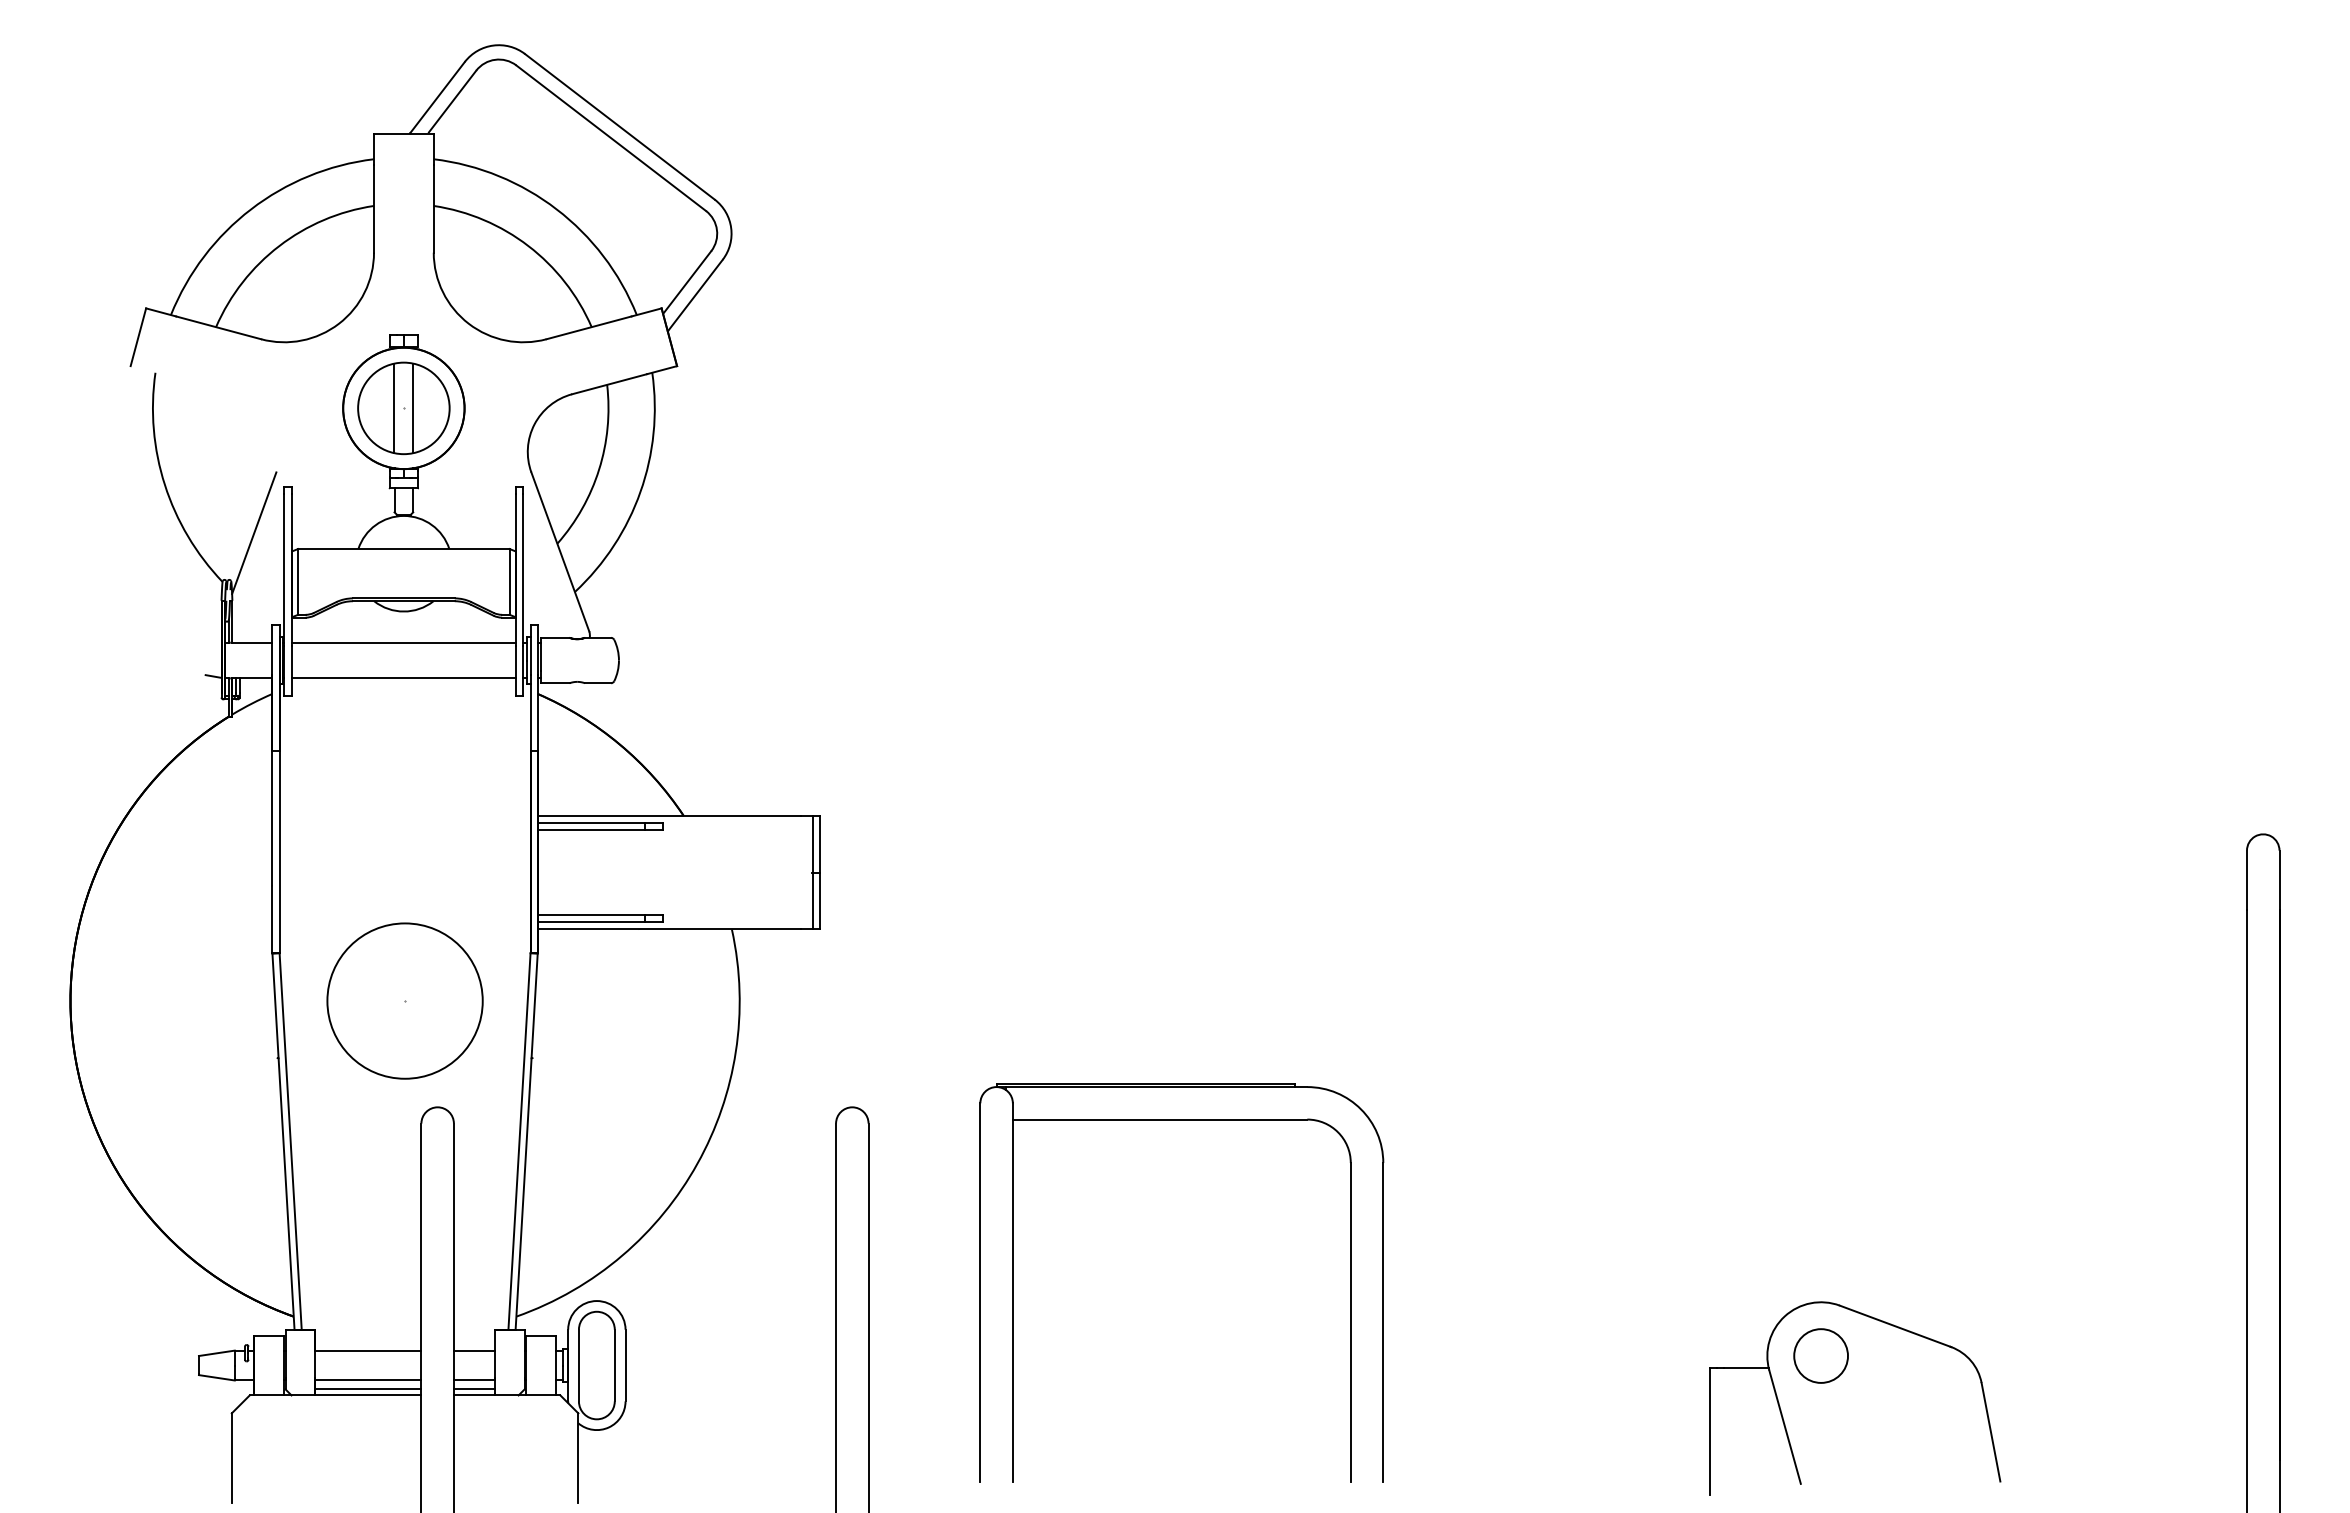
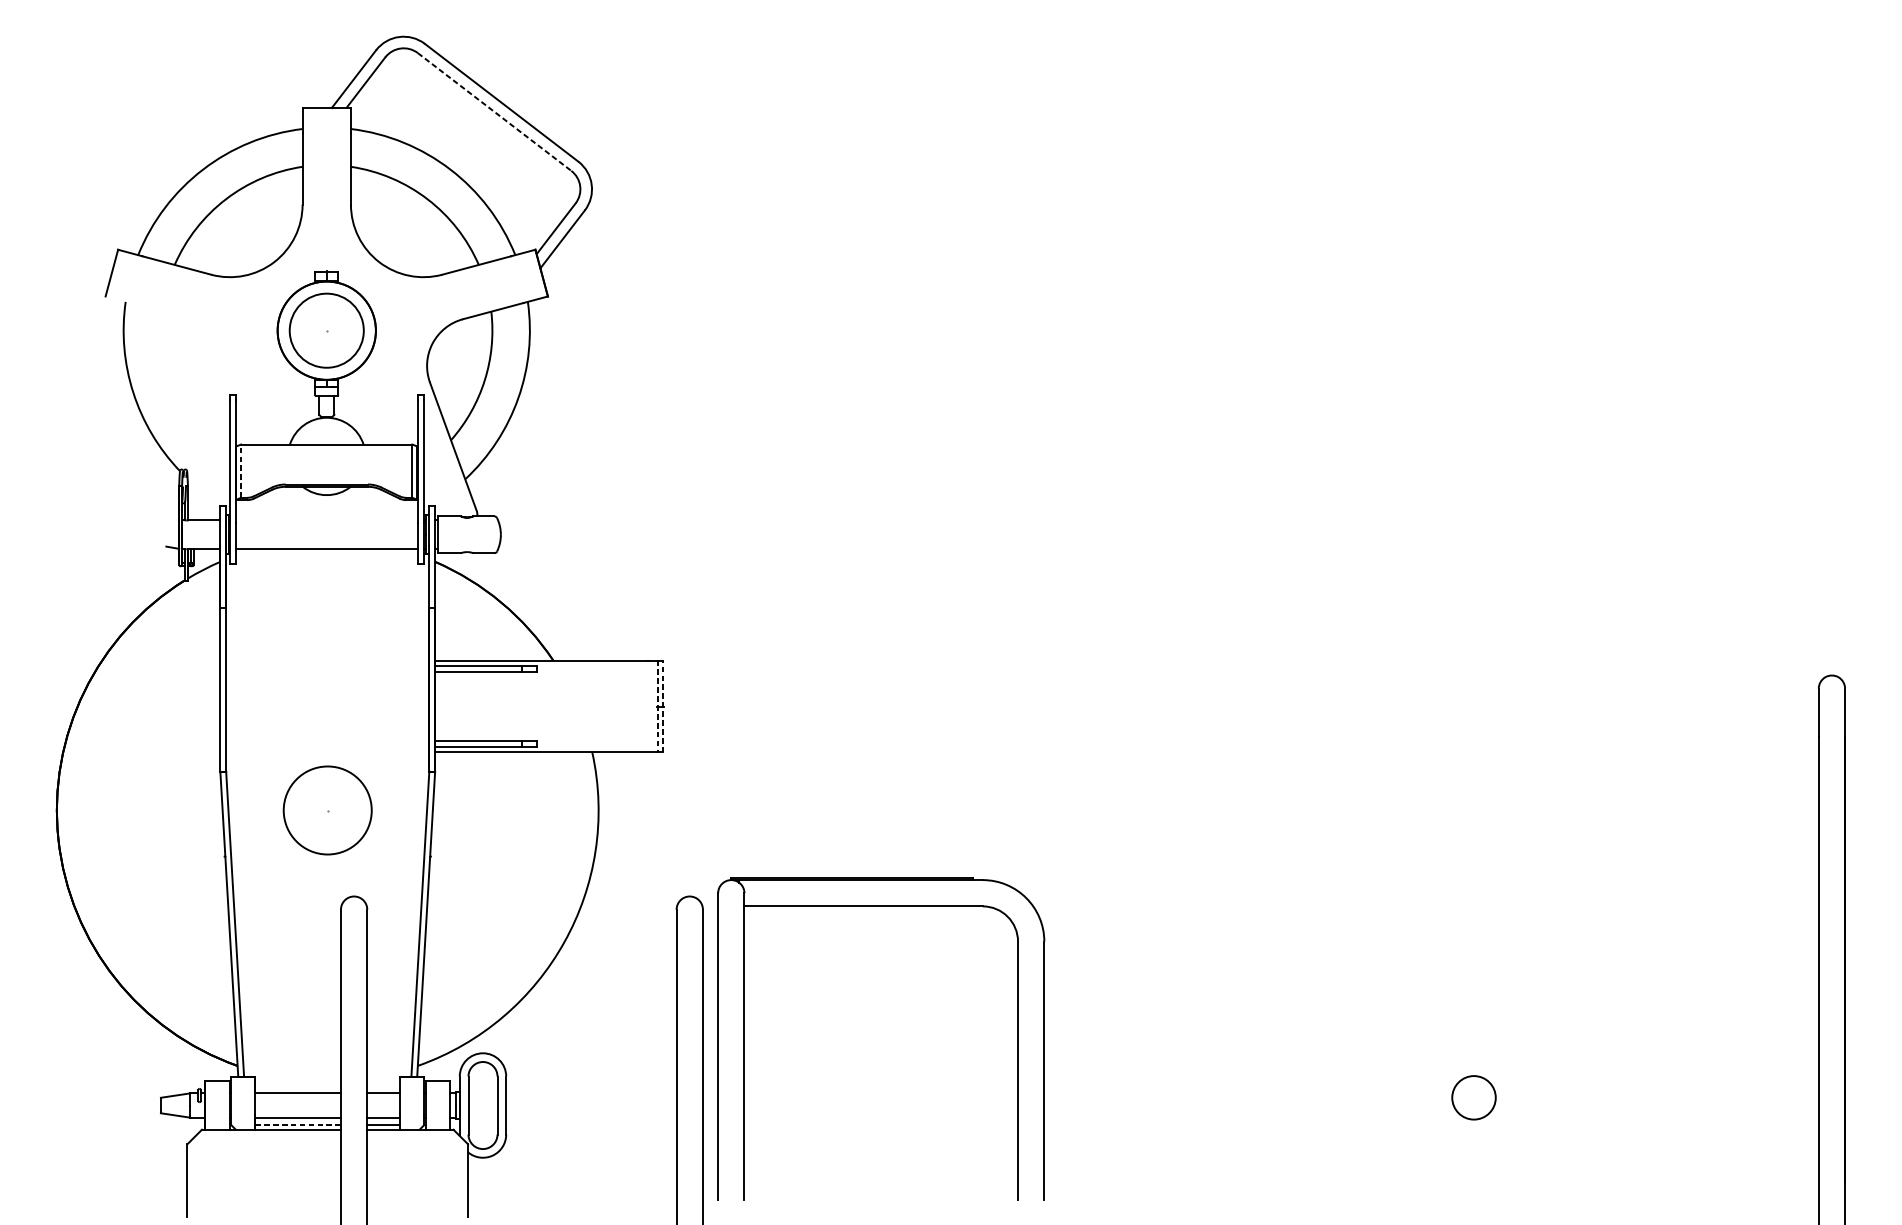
line: (611, 138) -> (494, 112), solid -> dashed
line: (394, 408) -> (319, 330), removed
line: (413, 408) -> (334, 330), removed
line: (254, 533) -> (205, 431), removed
line: (298, 581) -> (241, 470), solid -> dashed
line: (403, 642) -> (326, 520), removed
line: (812, 872) -> (657, 706), solid -> dashed
line: (819, 872) -> (663, 706), solid -> dashed
circle: (404, 1000) -> (327, 810), size x0.7
part: (1181, 1120) -> (880, 907), moved
line: (368, 1389) -> (298, 1124), solid -> dashed
part: (1783, 1416) -> (1443, 1146), removed

